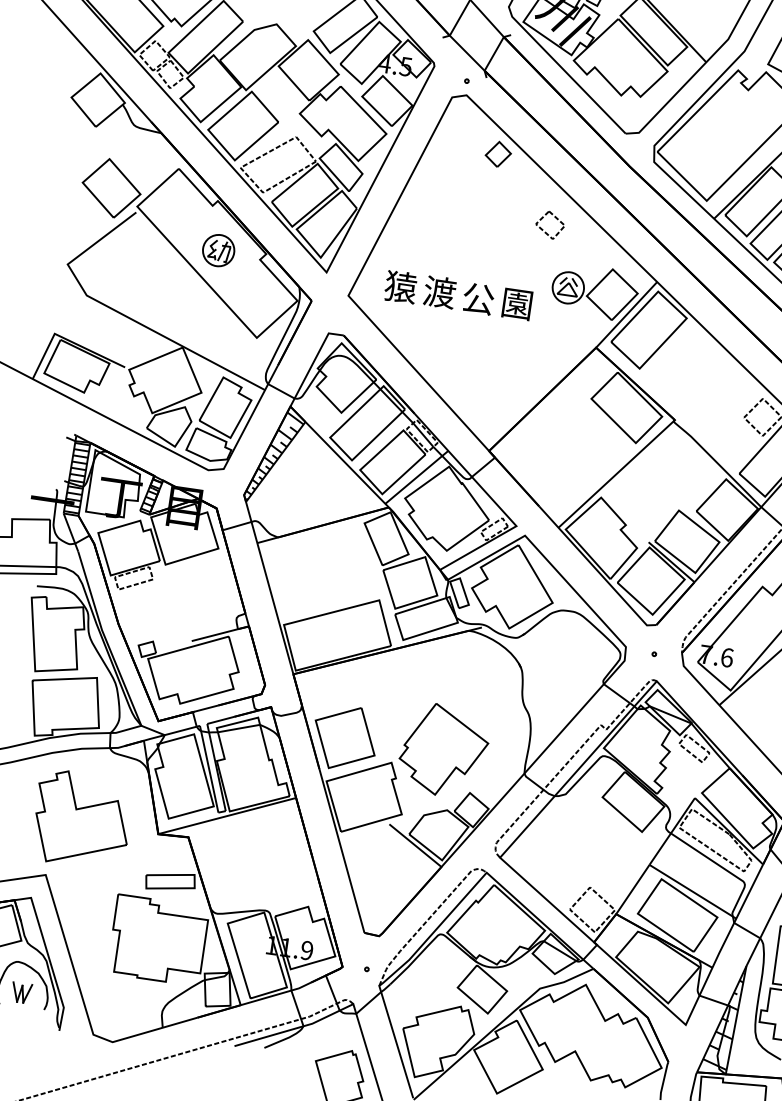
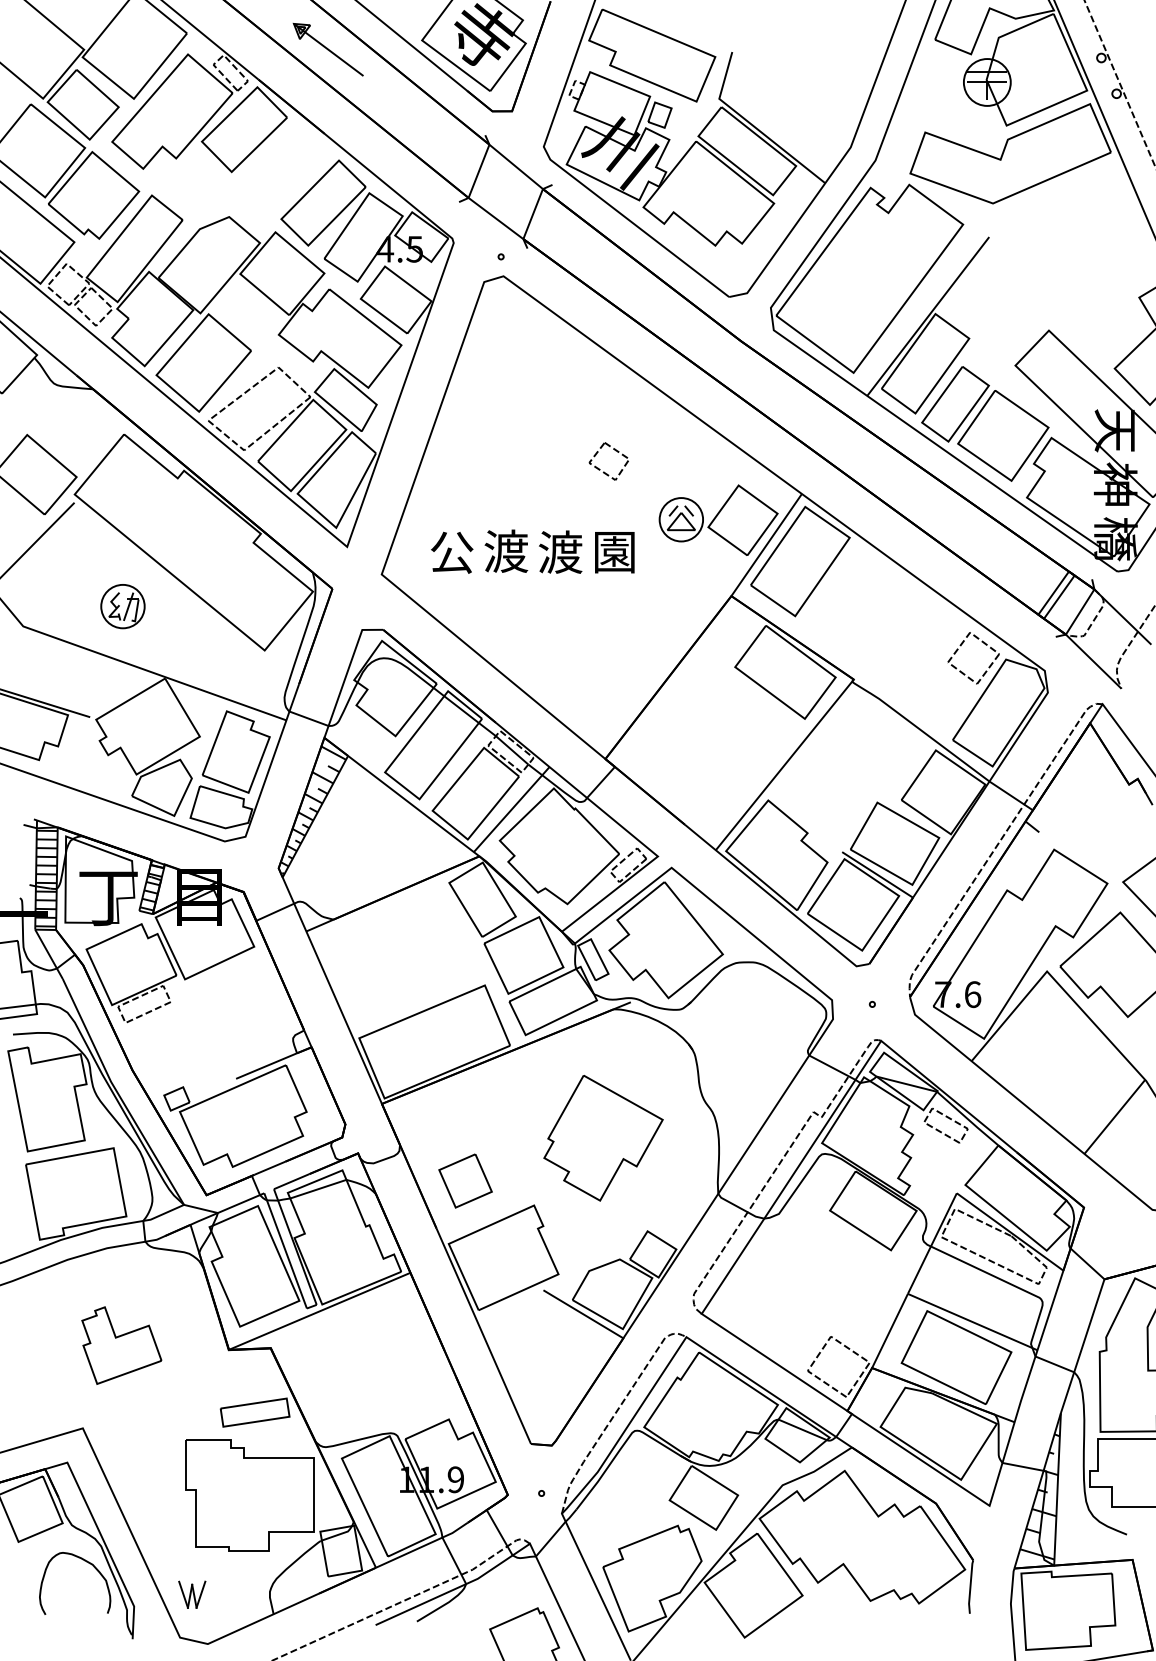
part: (498, 154) -> (558, 350), removed
part: (545, 231) -> (604, 471), moved
part: (218, 250) -> (122, 606), moved
text: (401, 286) -> (452, 551), 猿 -> 公
text: (478, 298) -> (560, 552), 公 -> 渡
part: (345, 737) -> (465, 1180), size x0.6
part: (443, 750) -> (603, 1138), moved
part: (82, 819) -> (121, 1345), size x0.6
part: (21, 992) -> (192, 1594), moved

